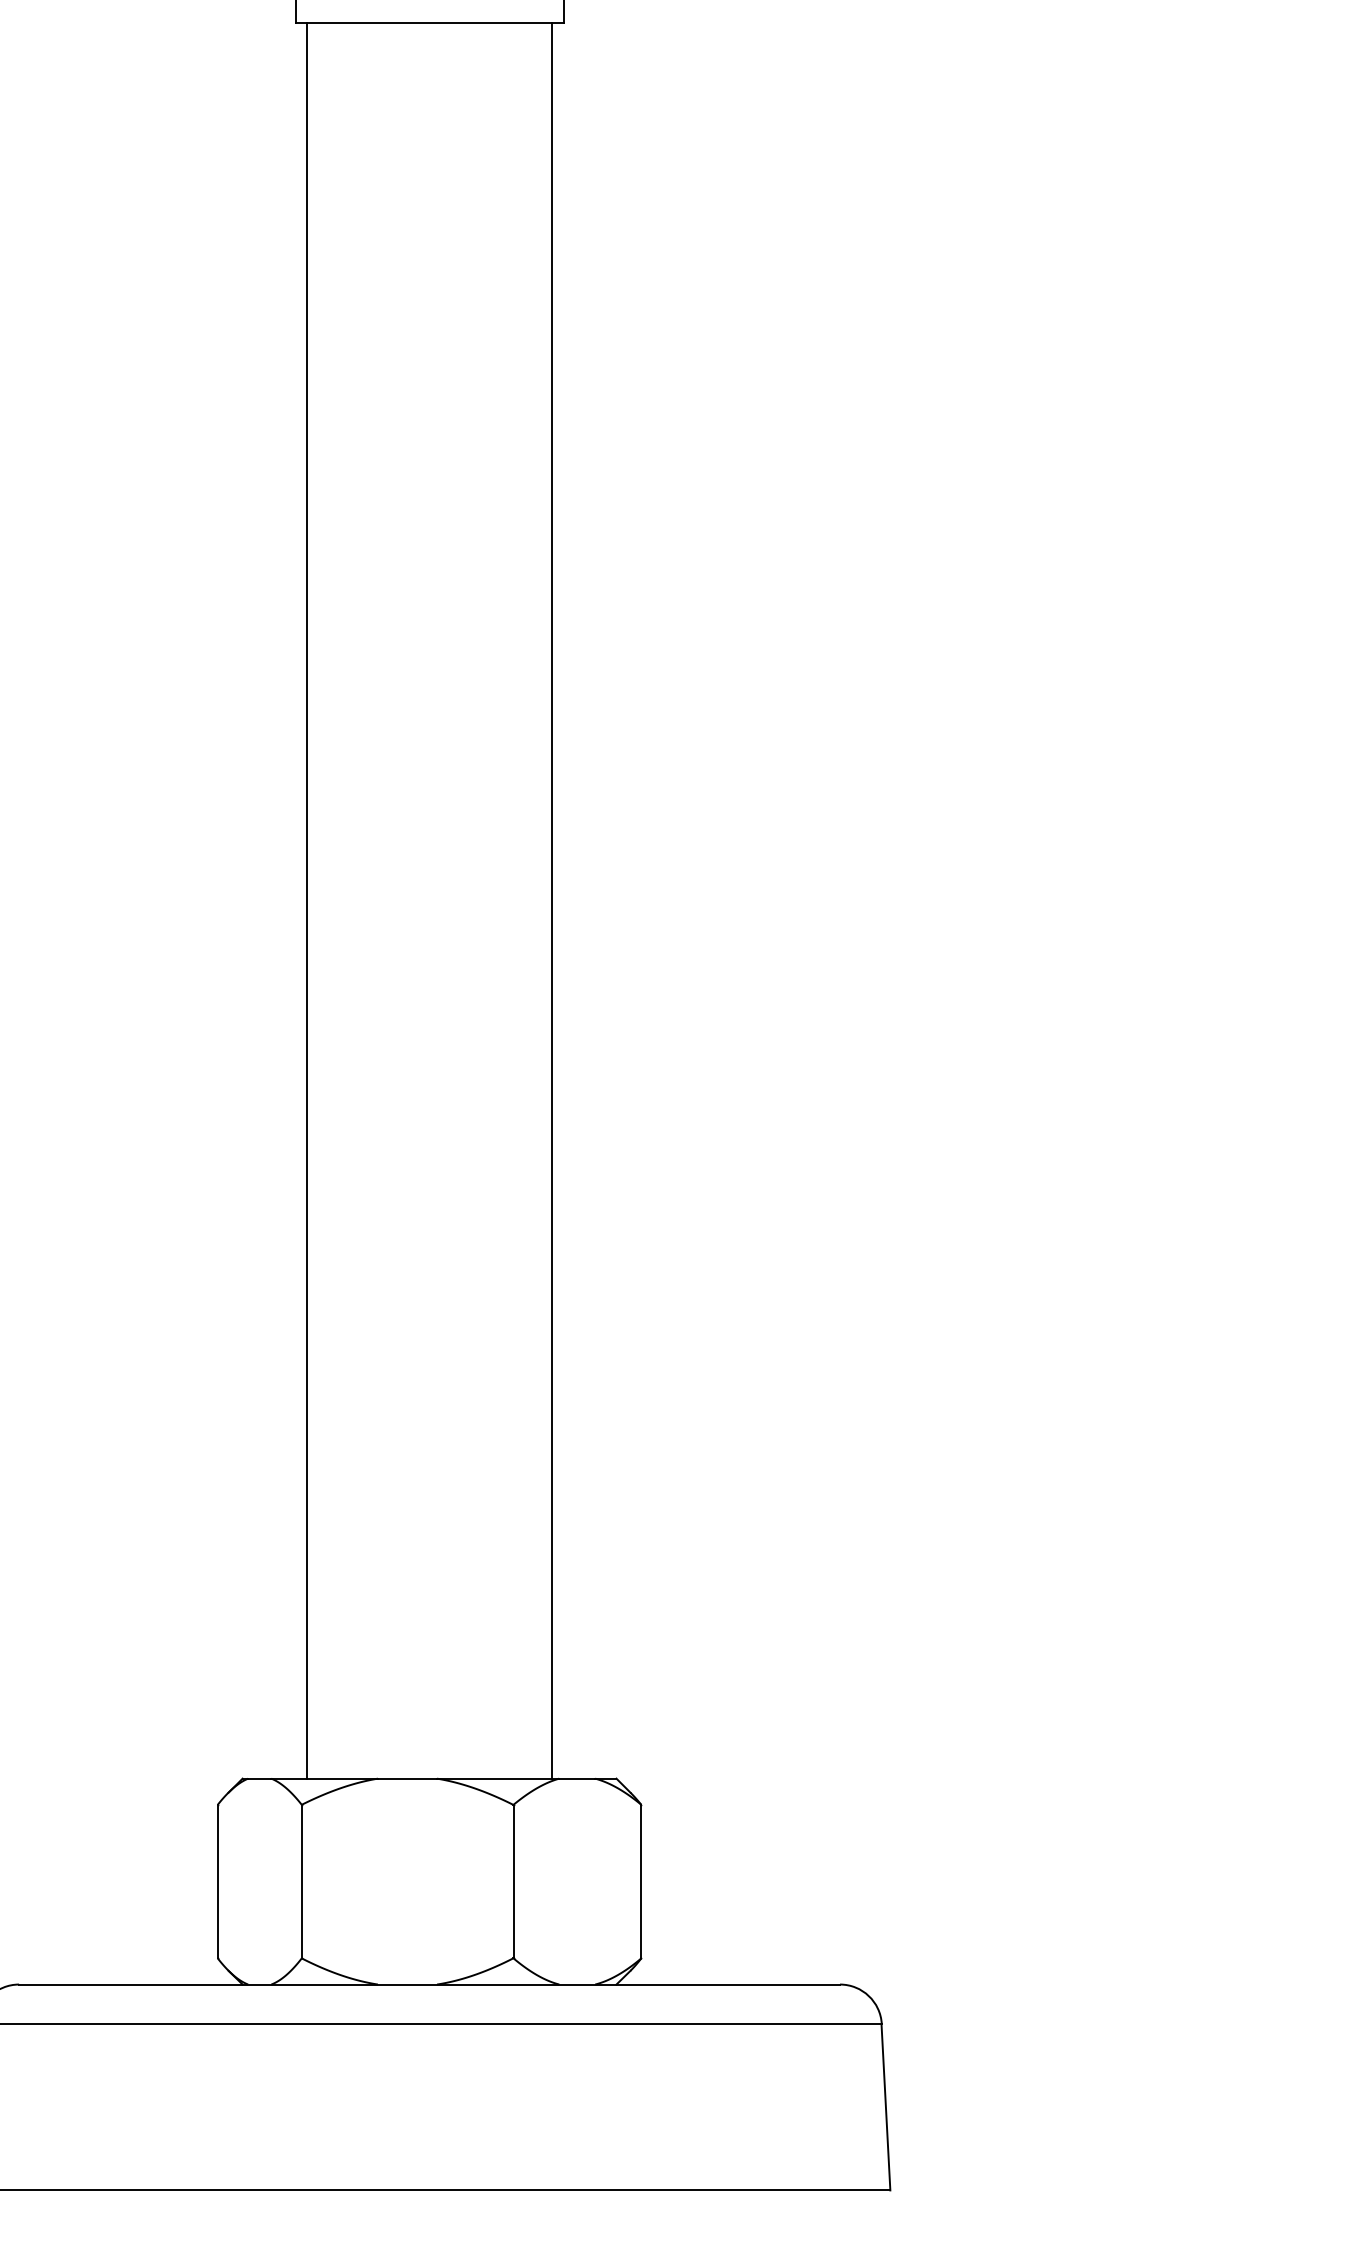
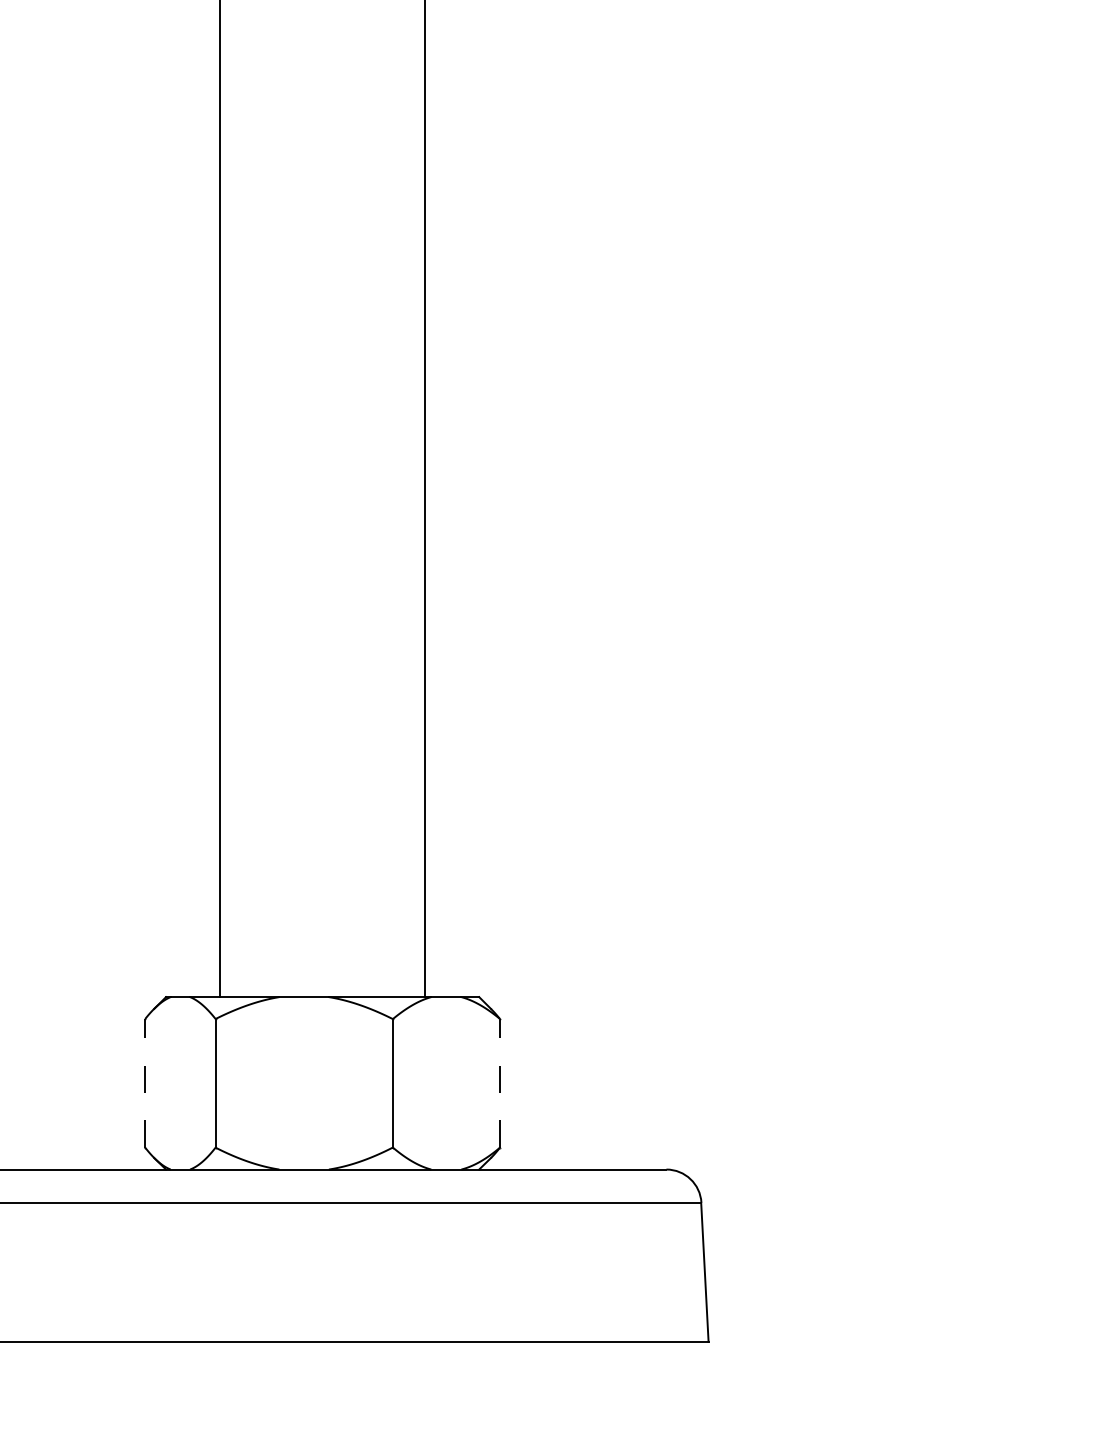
line: (217, 1881) -> (145, 1083), solid -> dashed
line: (641, 1881) -> (500, 1083), solid -> dashed

